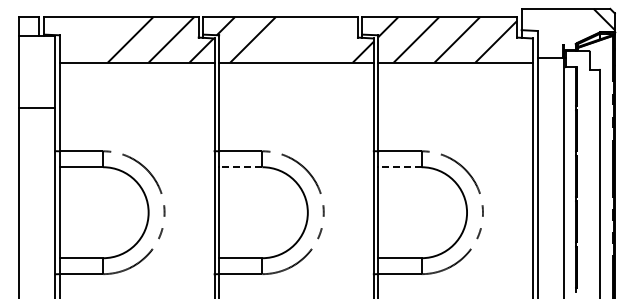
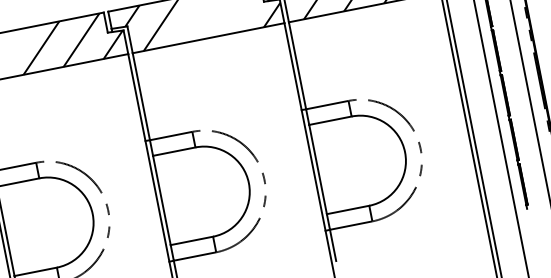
line: (240, 167) -> (174, 151), dashed -> solid
line: (399, 167) -> (330, 121), dashed -> solid

